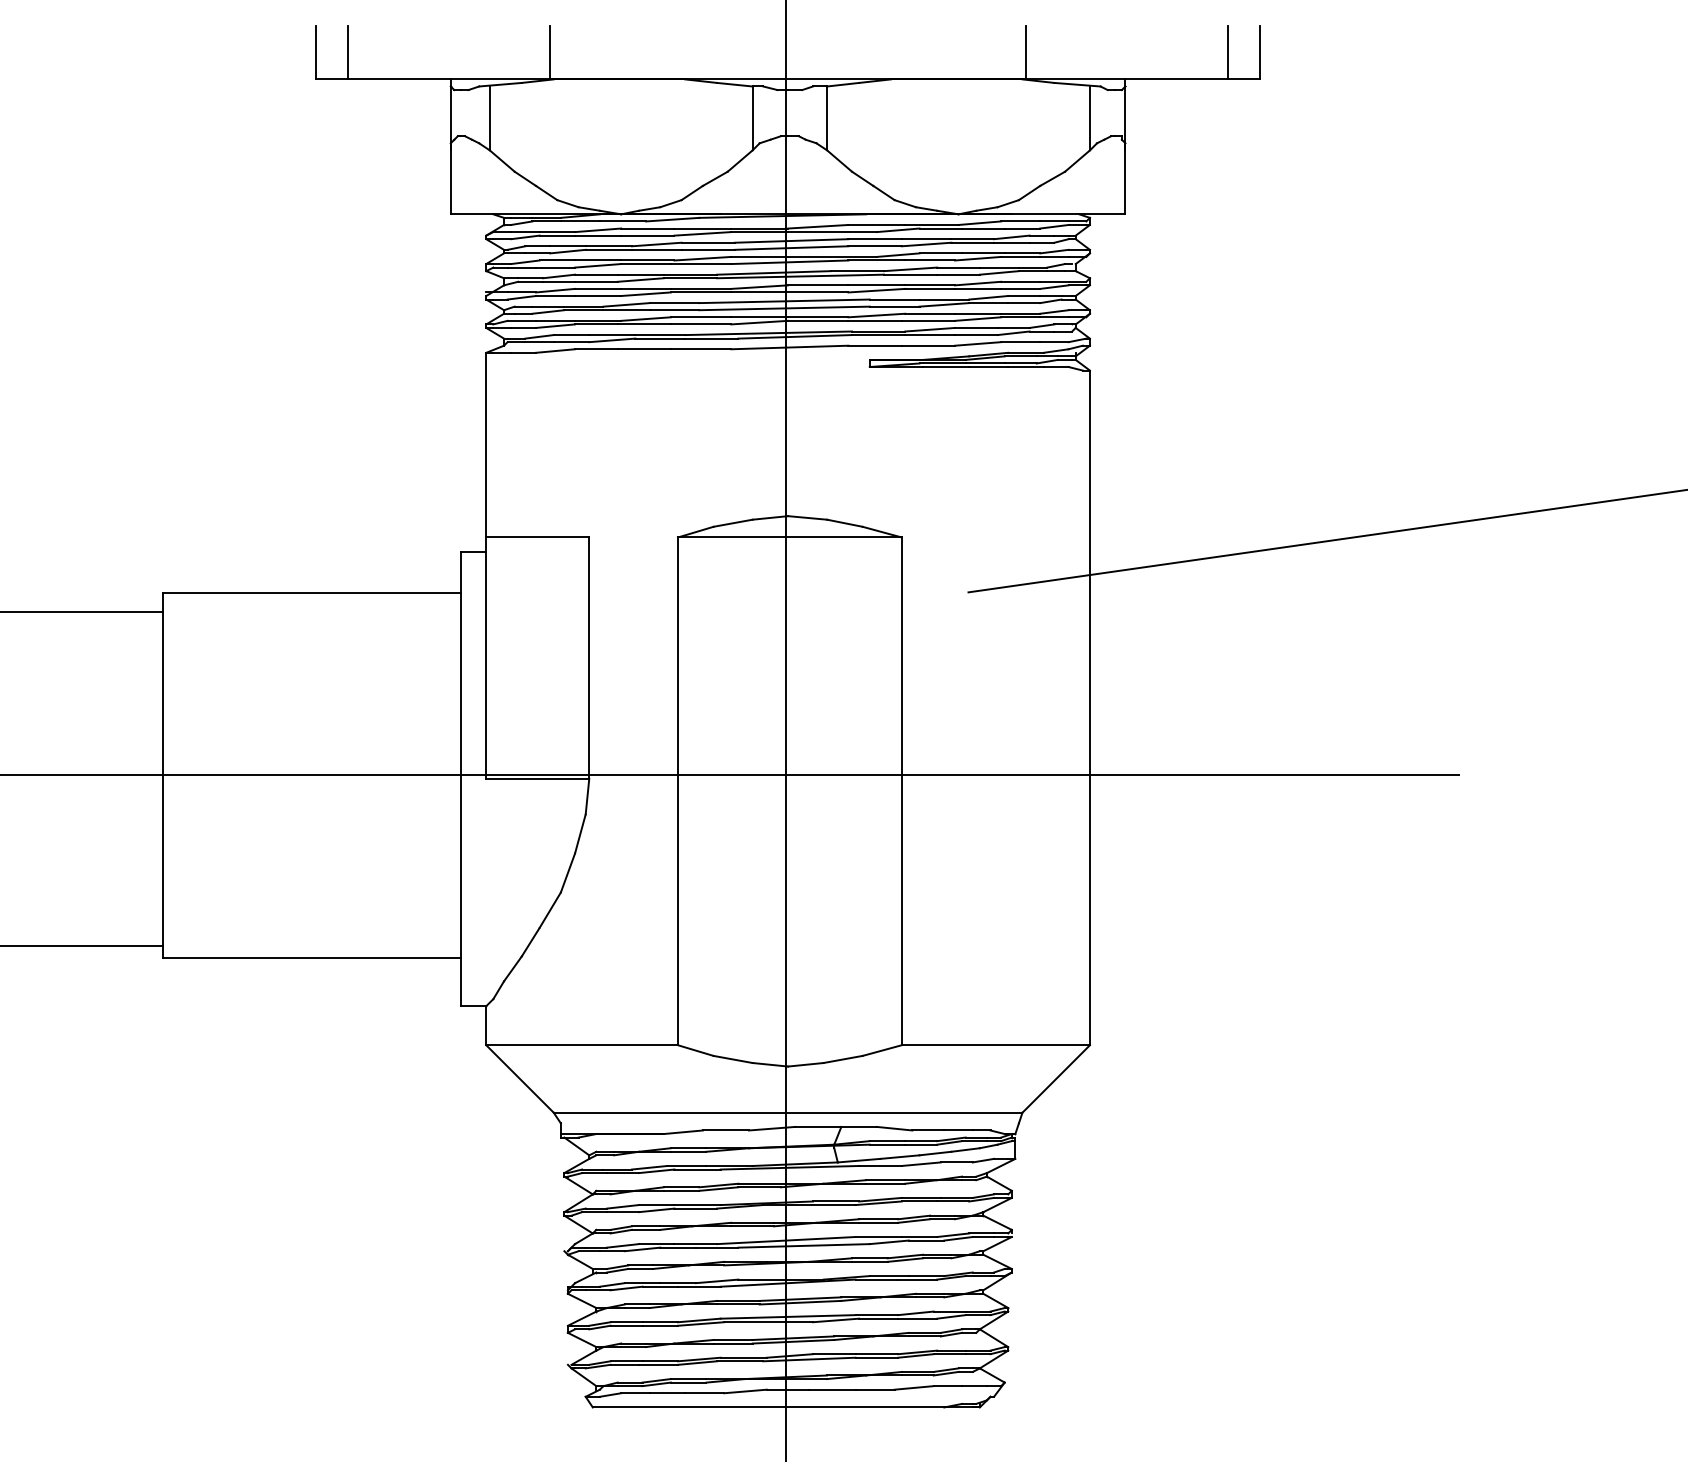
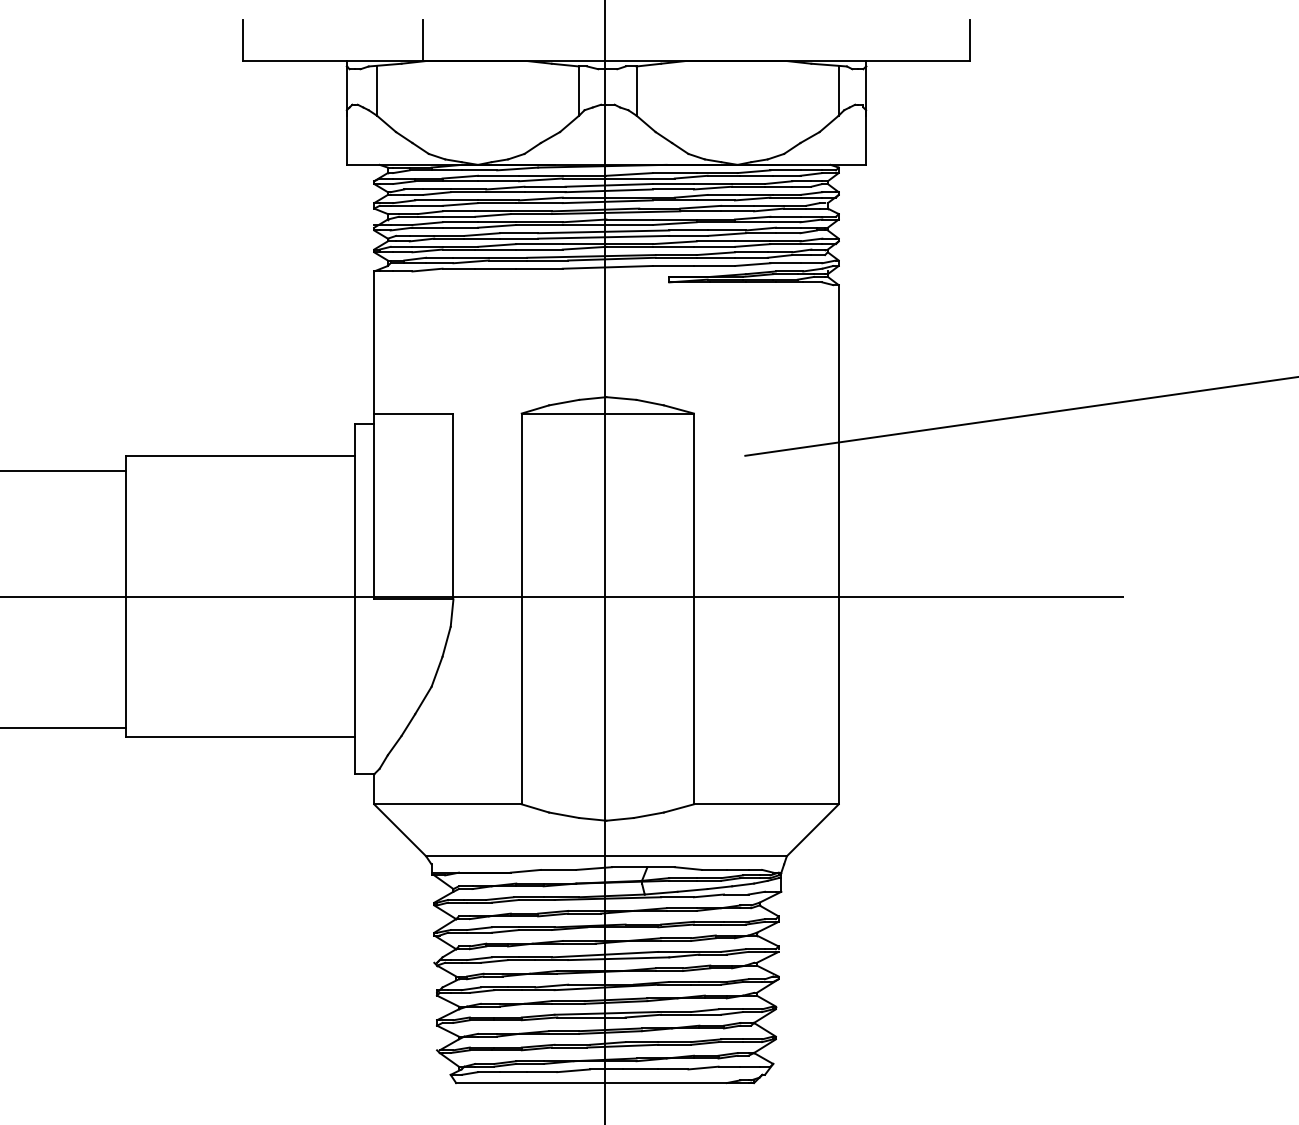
line: (347, 52) -> (267, 40), removed
line: (1025, 52) -> (789, 40), removed
line: (1228, 52) -> (945, 40), removed

